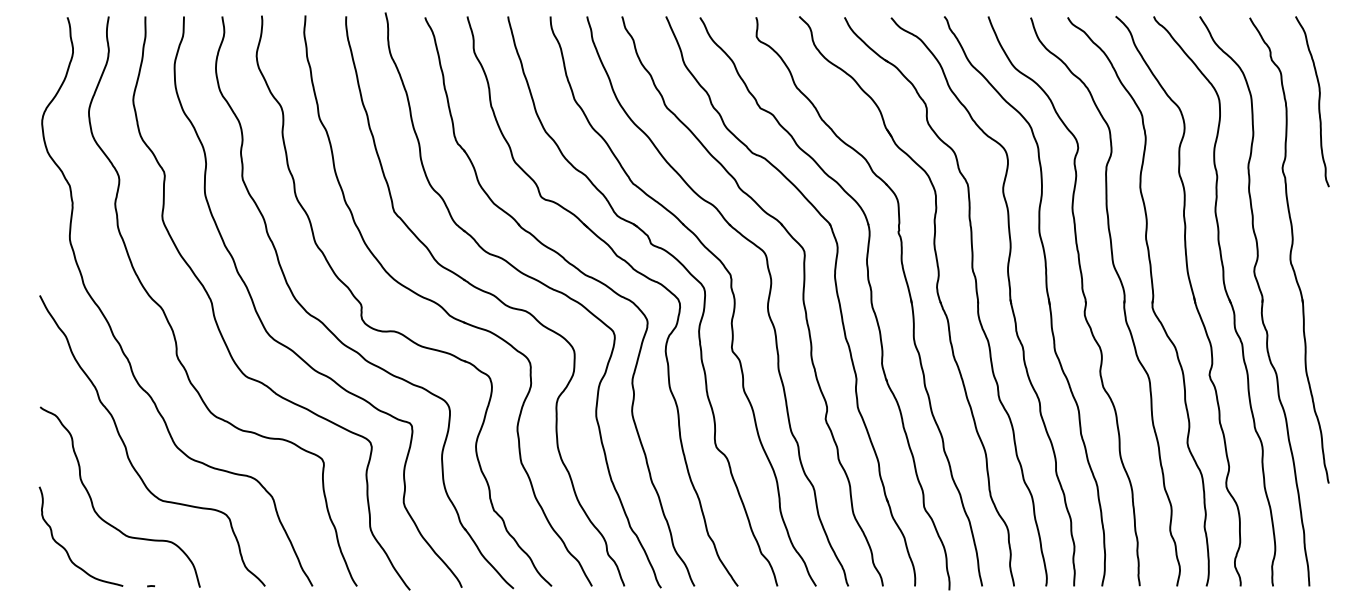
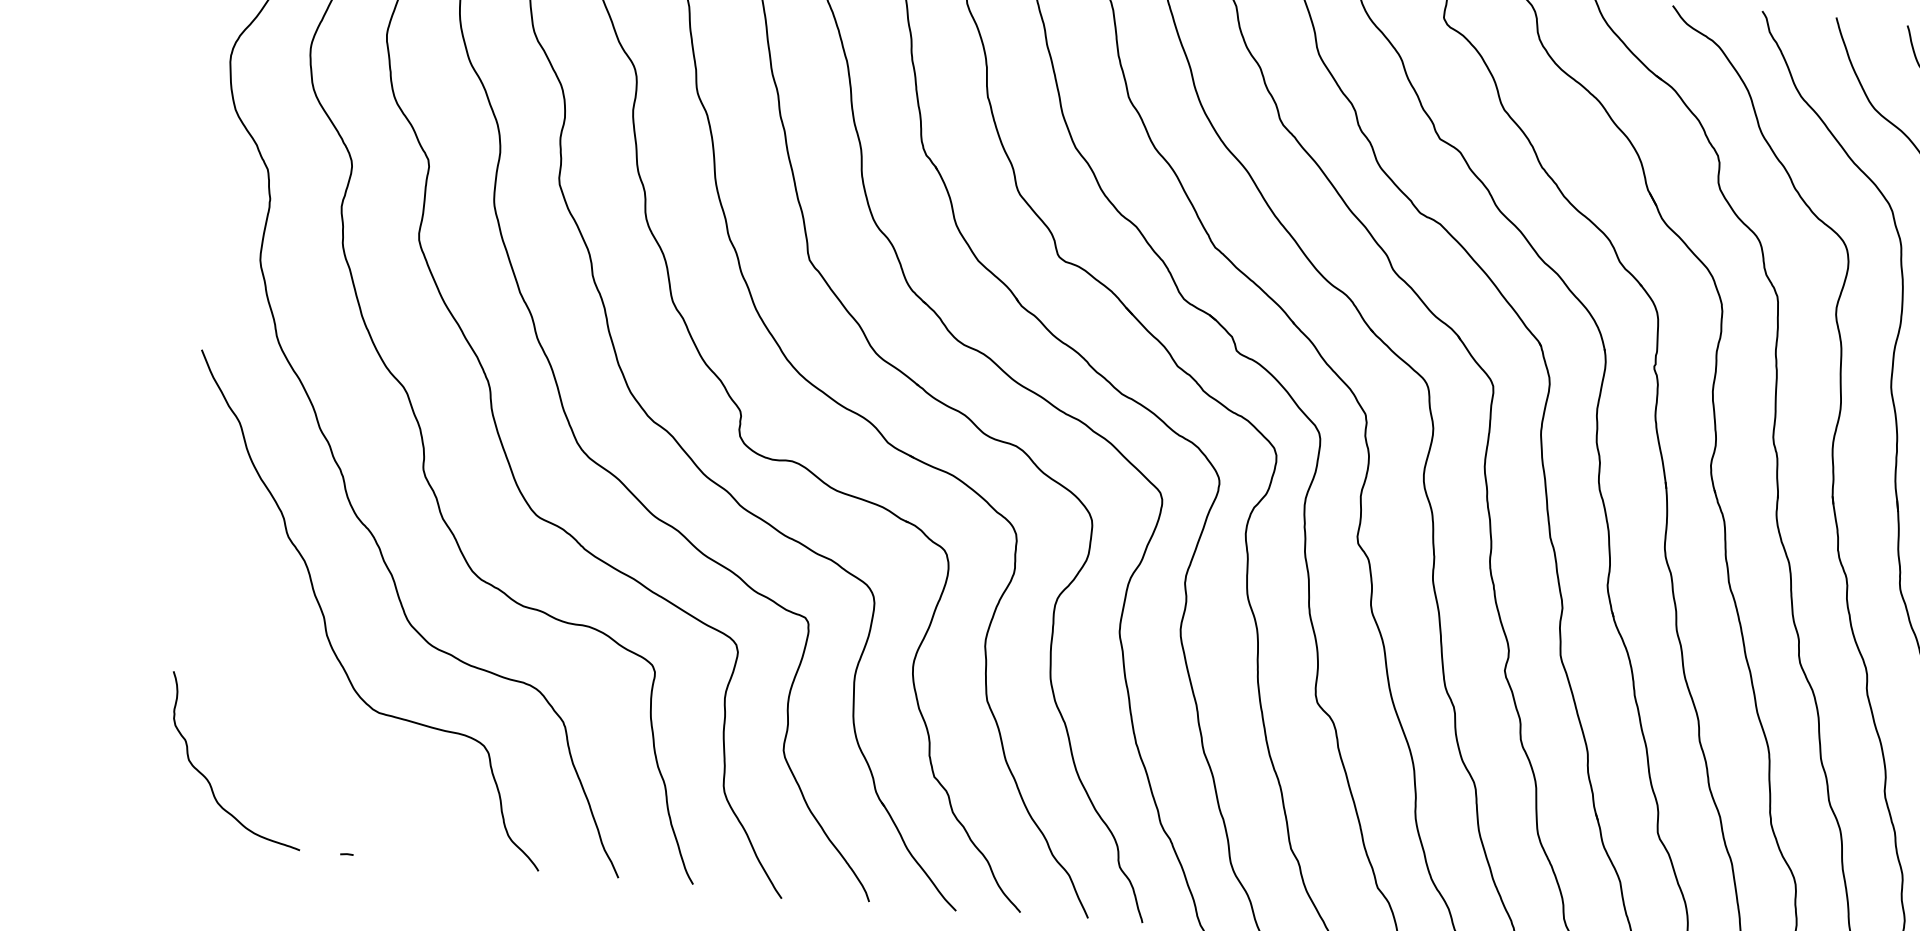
curve: (93, 503) -> (261, 707), removed

